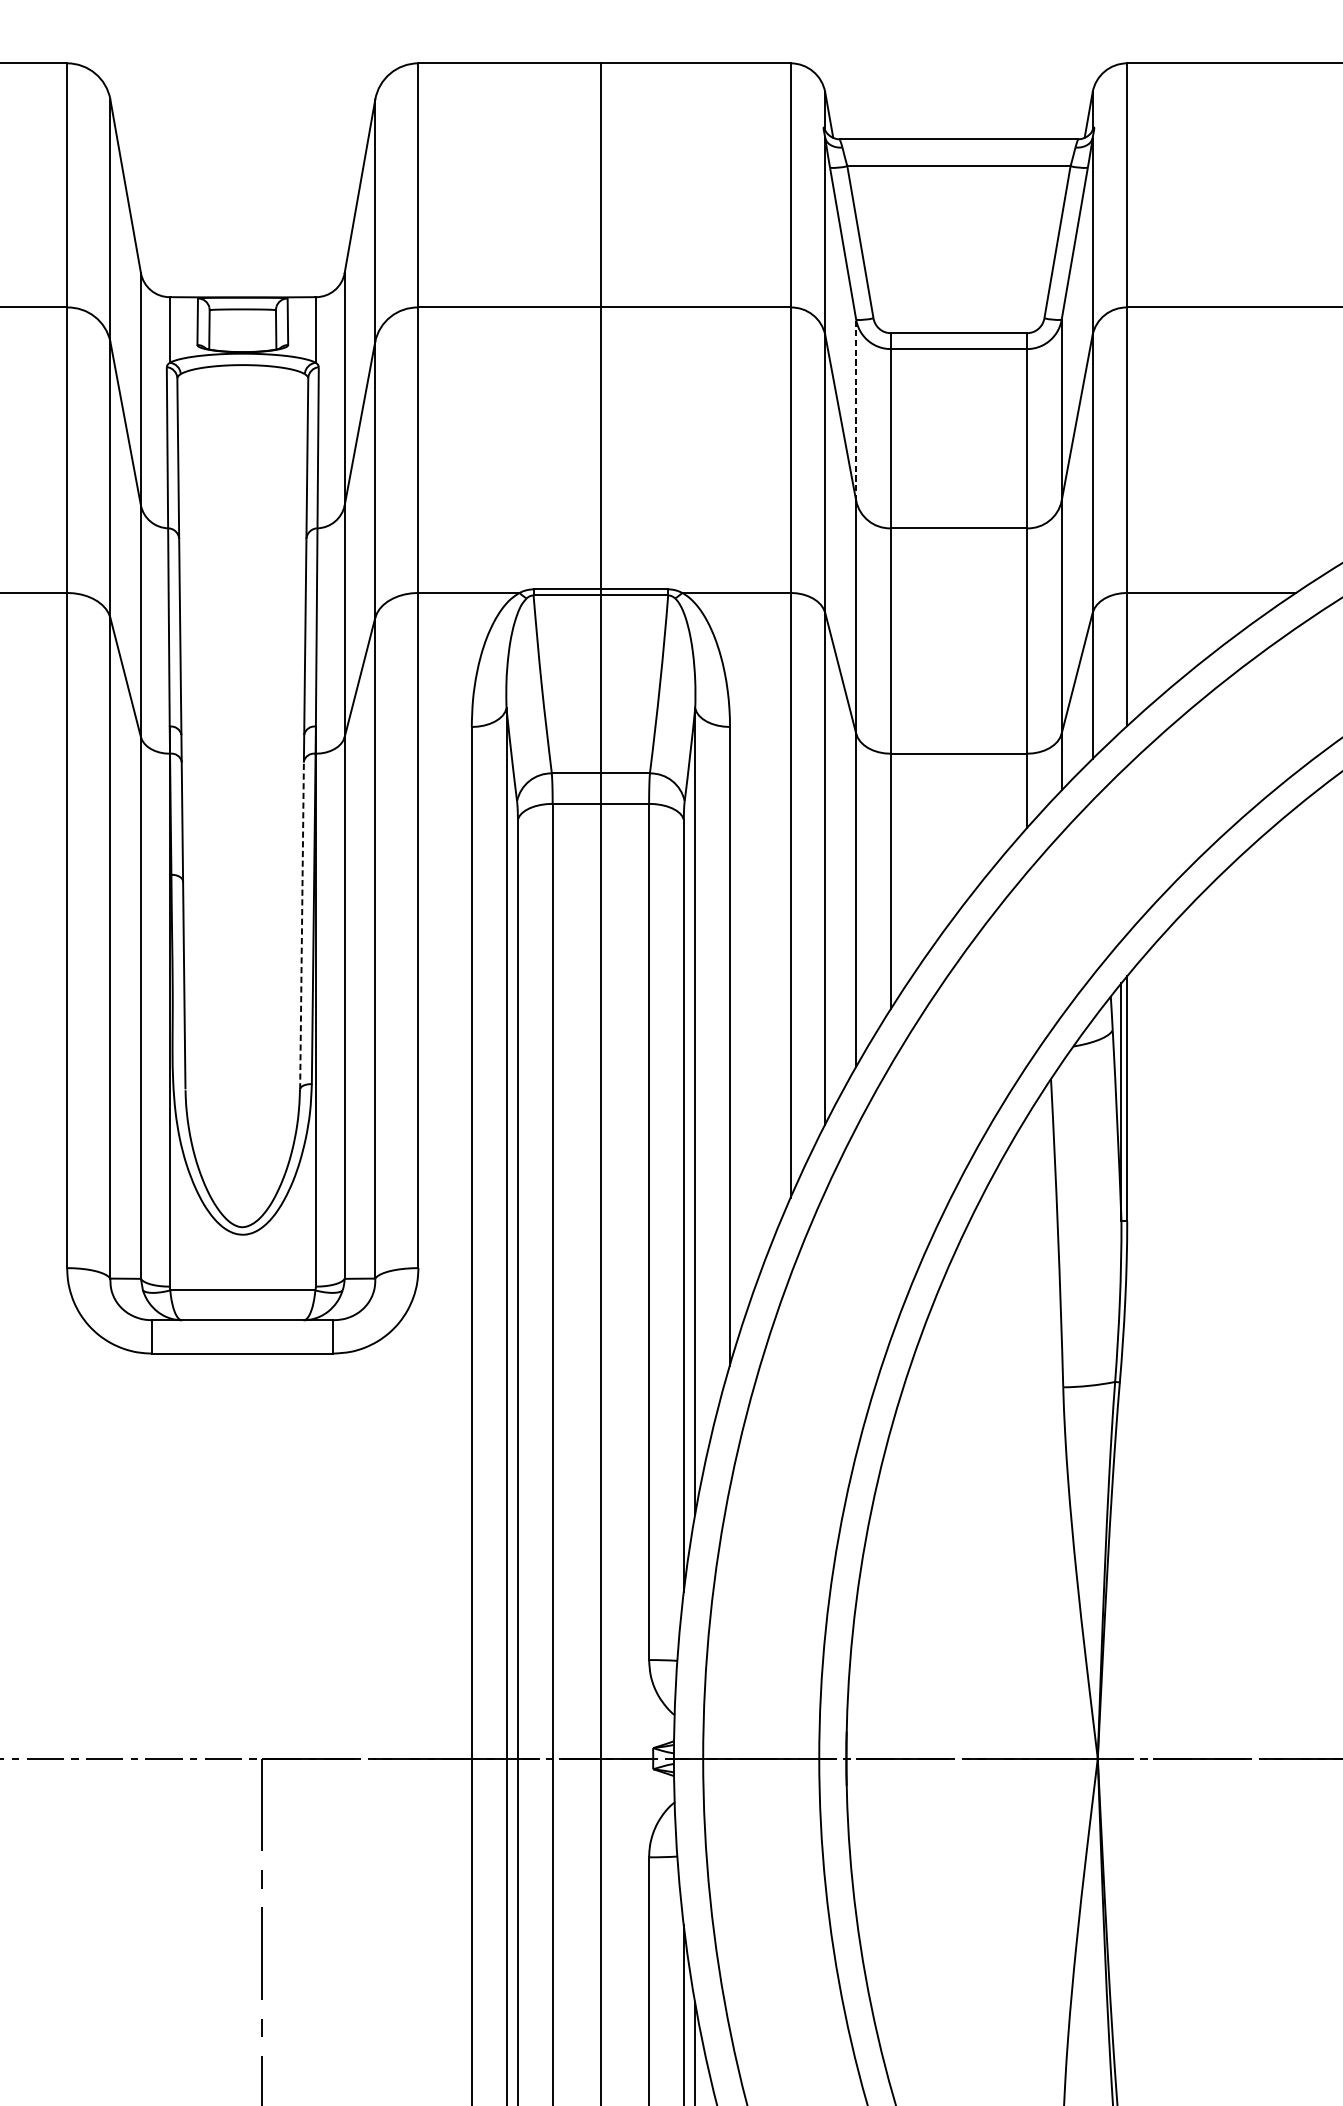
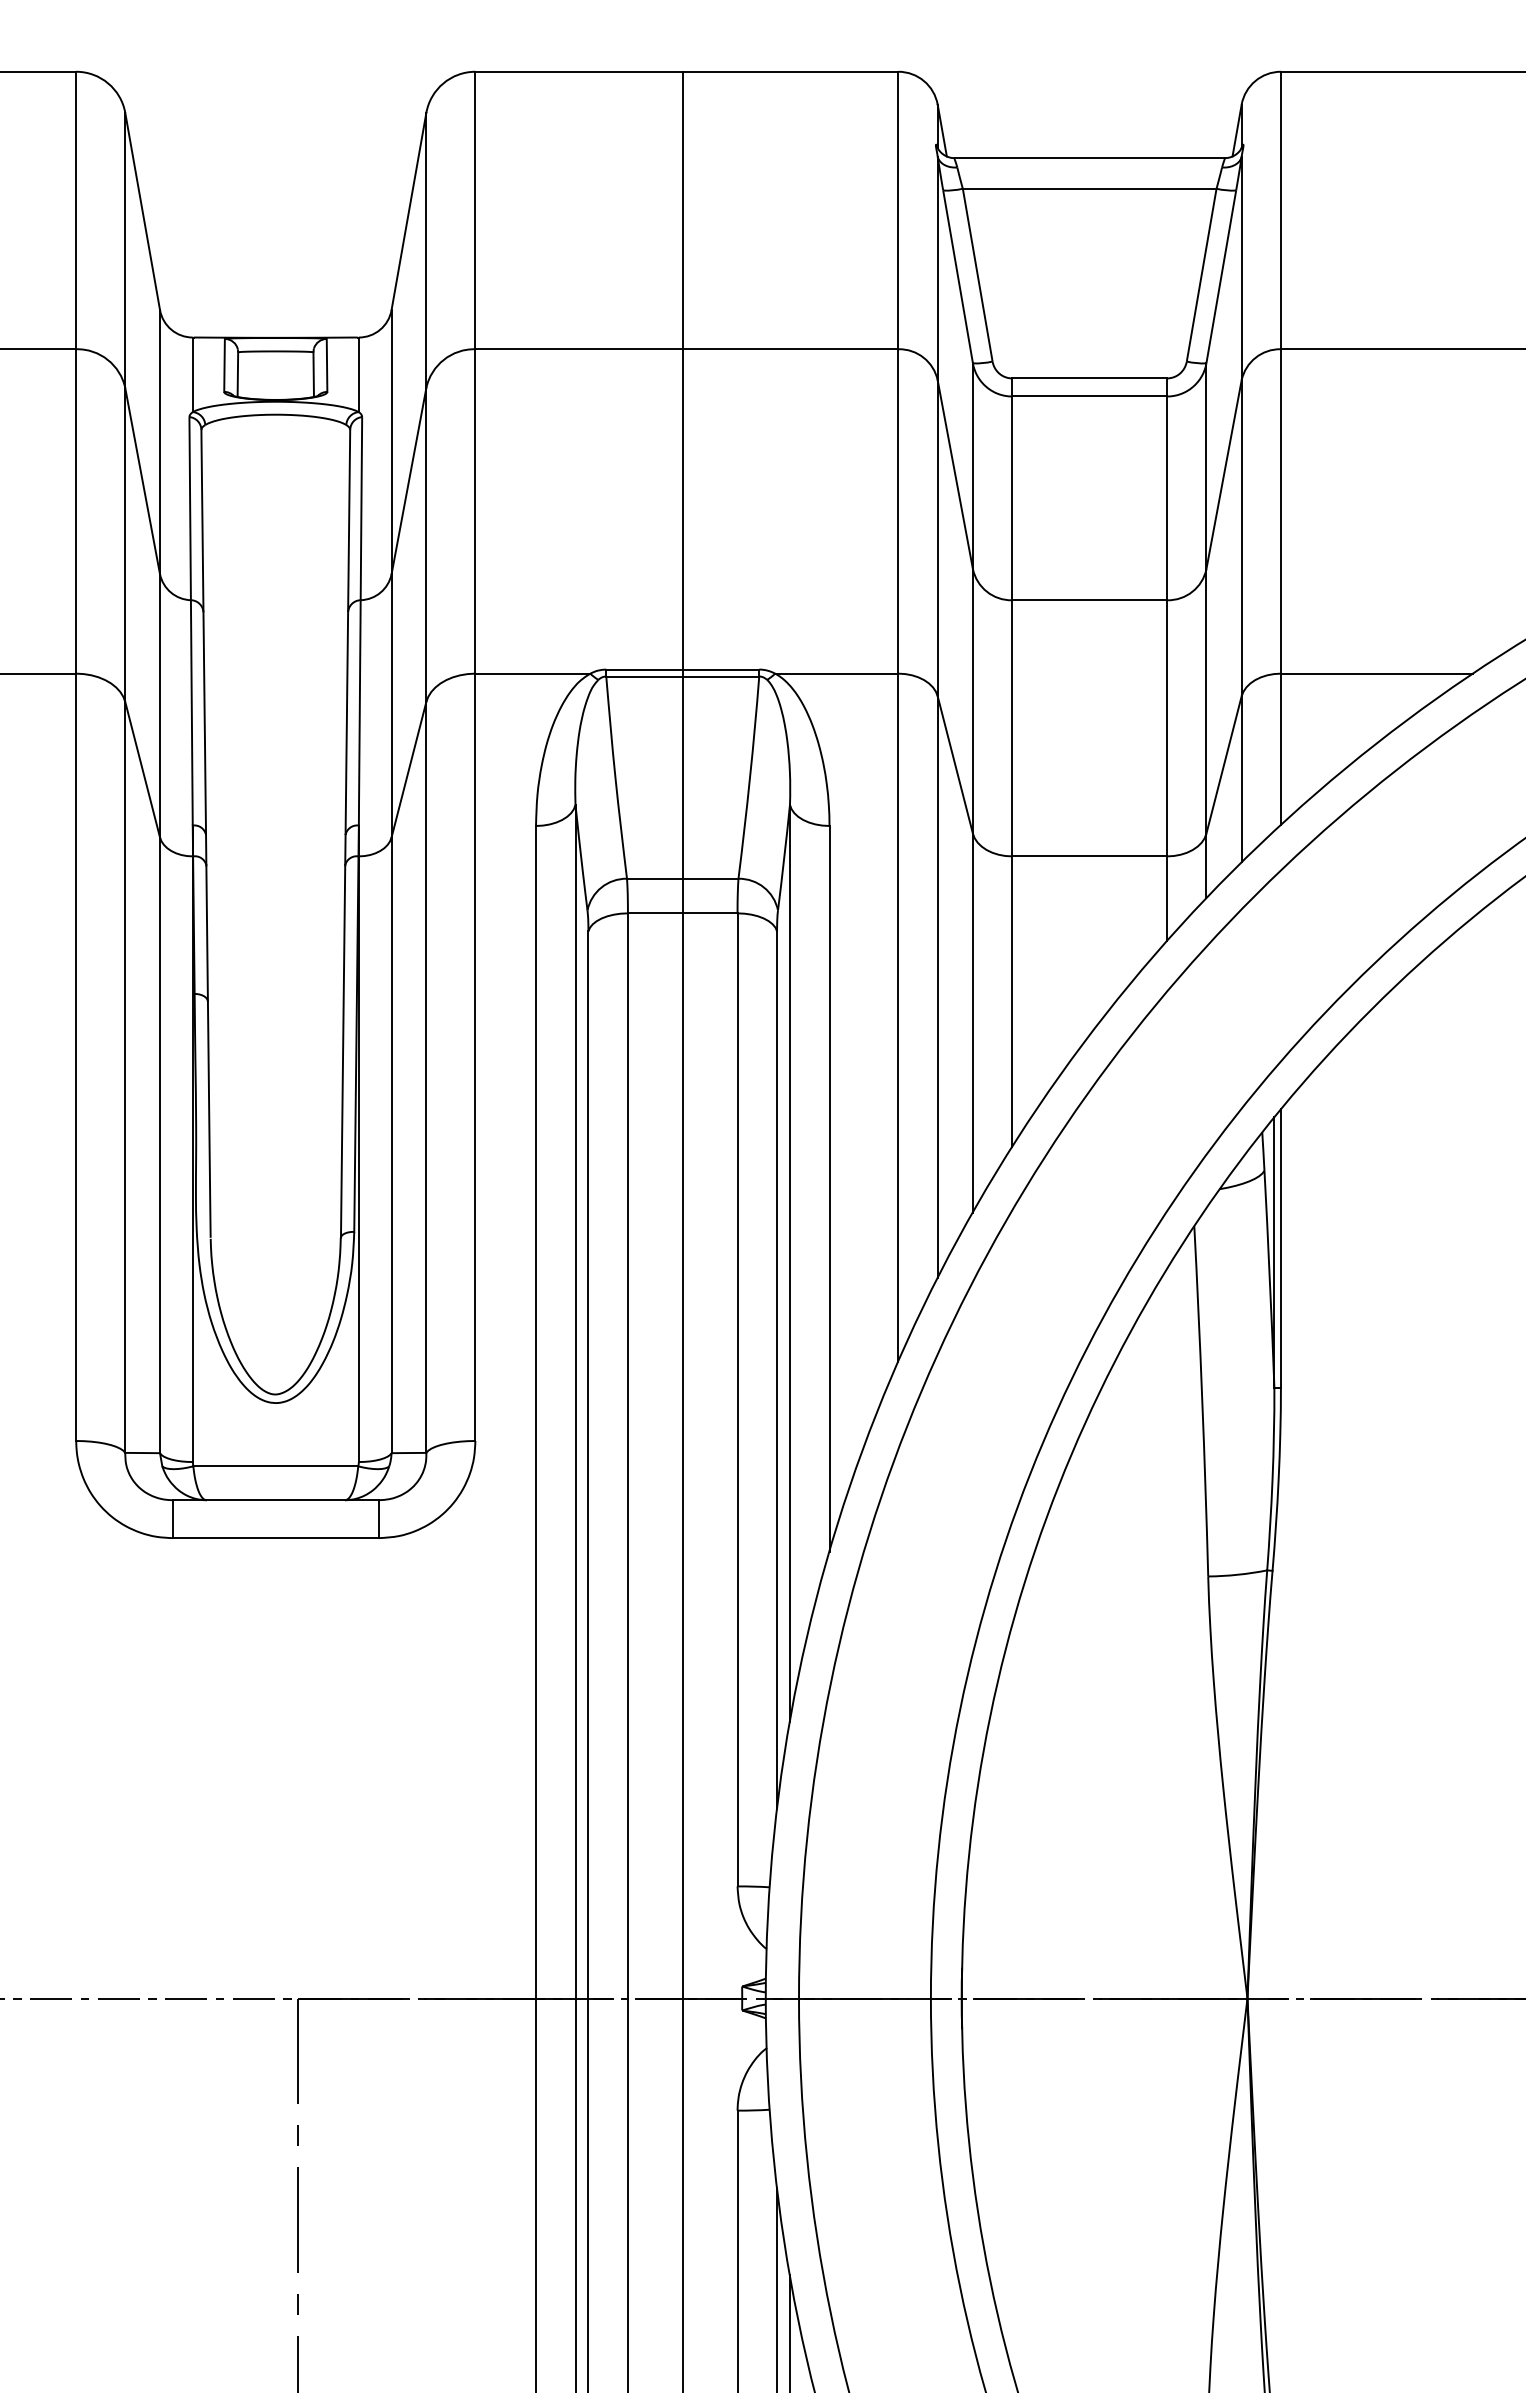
line: (855, 410) -> (972, 466), dashed -> solid
line: (302, 925) -> (343, 1051), dashed -> solid

